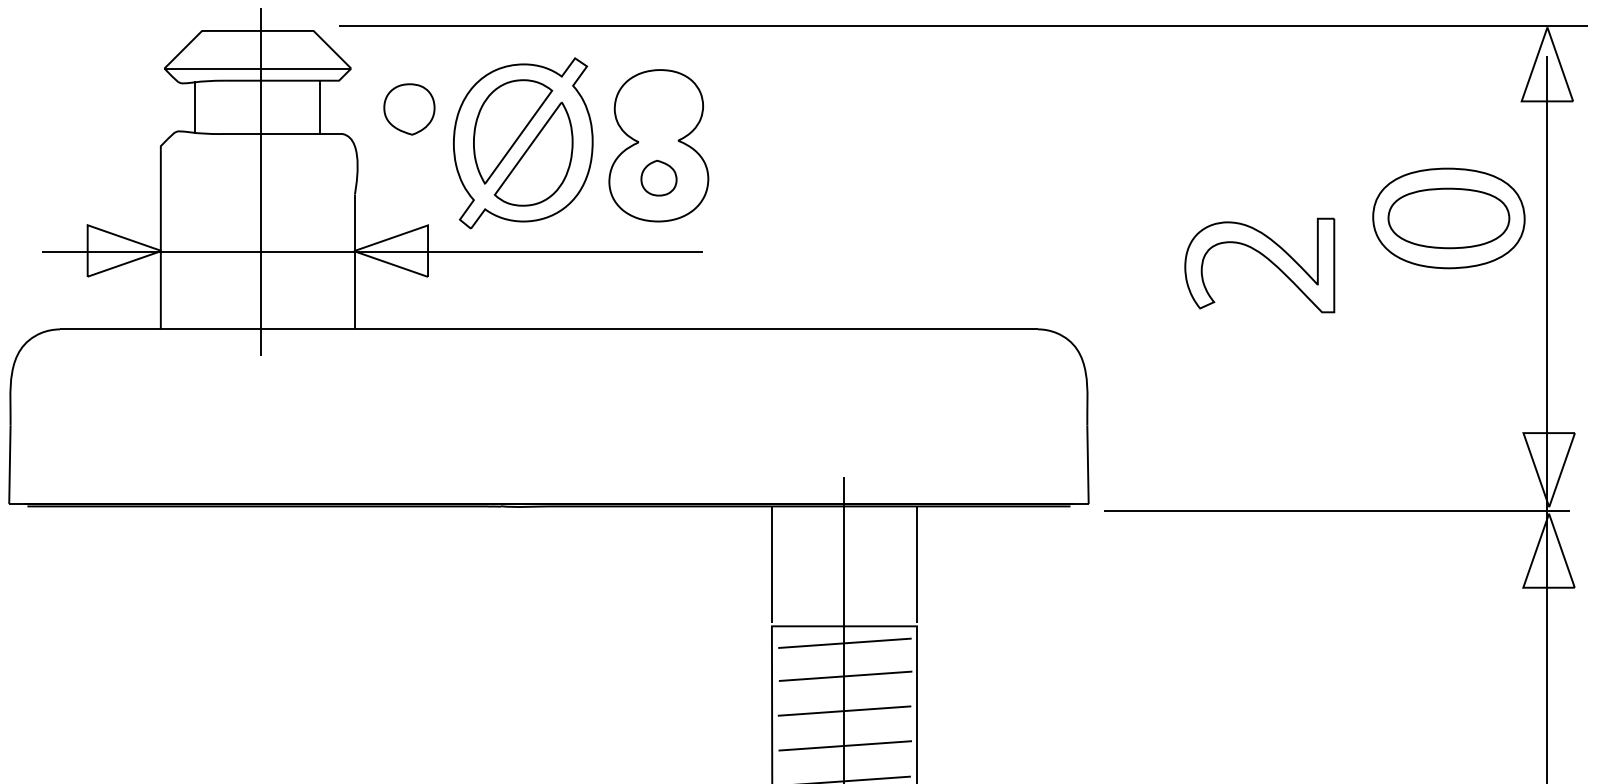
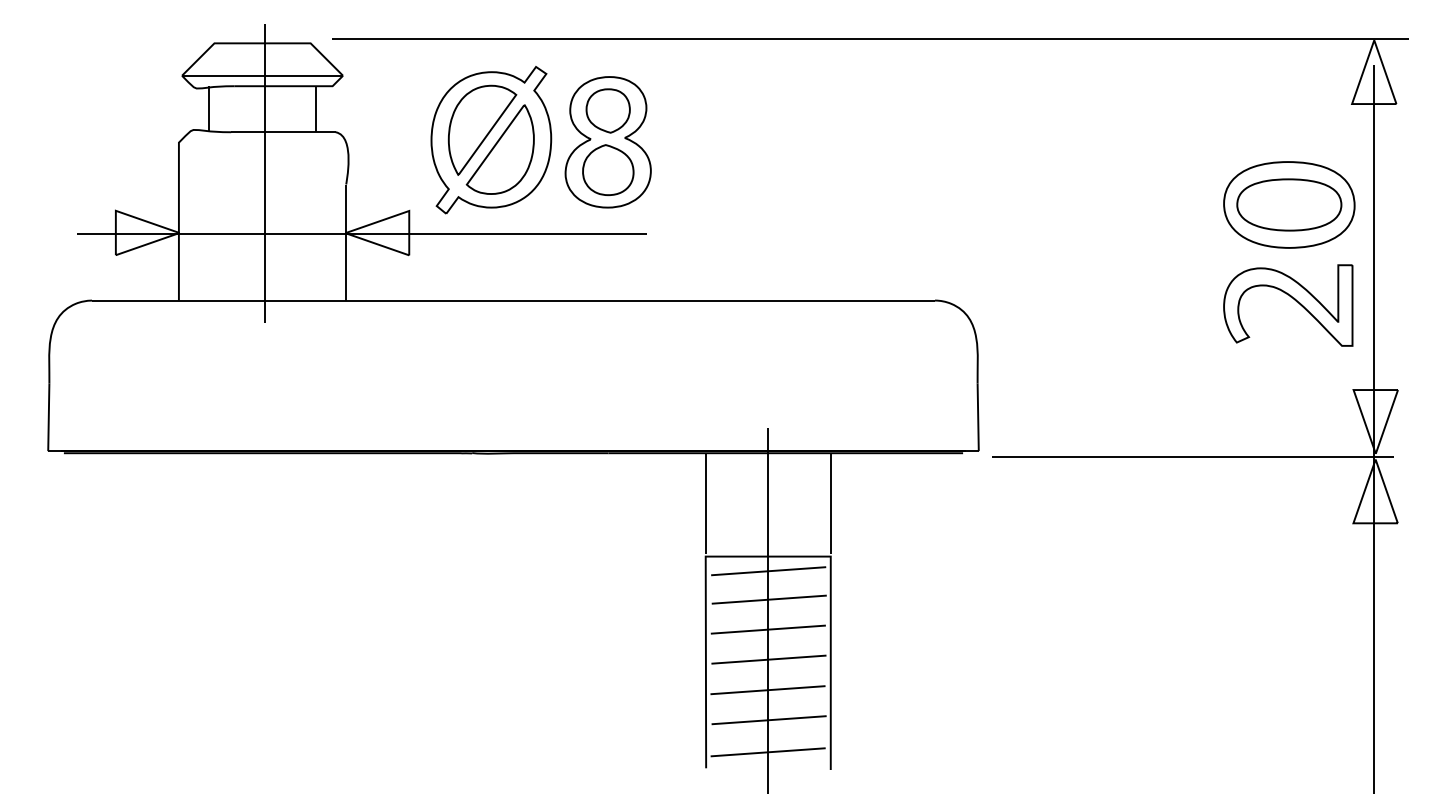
part: (408, 108) -> (607, 110), moved
part: (659, 178) -> (608, 170), size x1.67
part: (1265, 258) -> (1293, 299), moved

